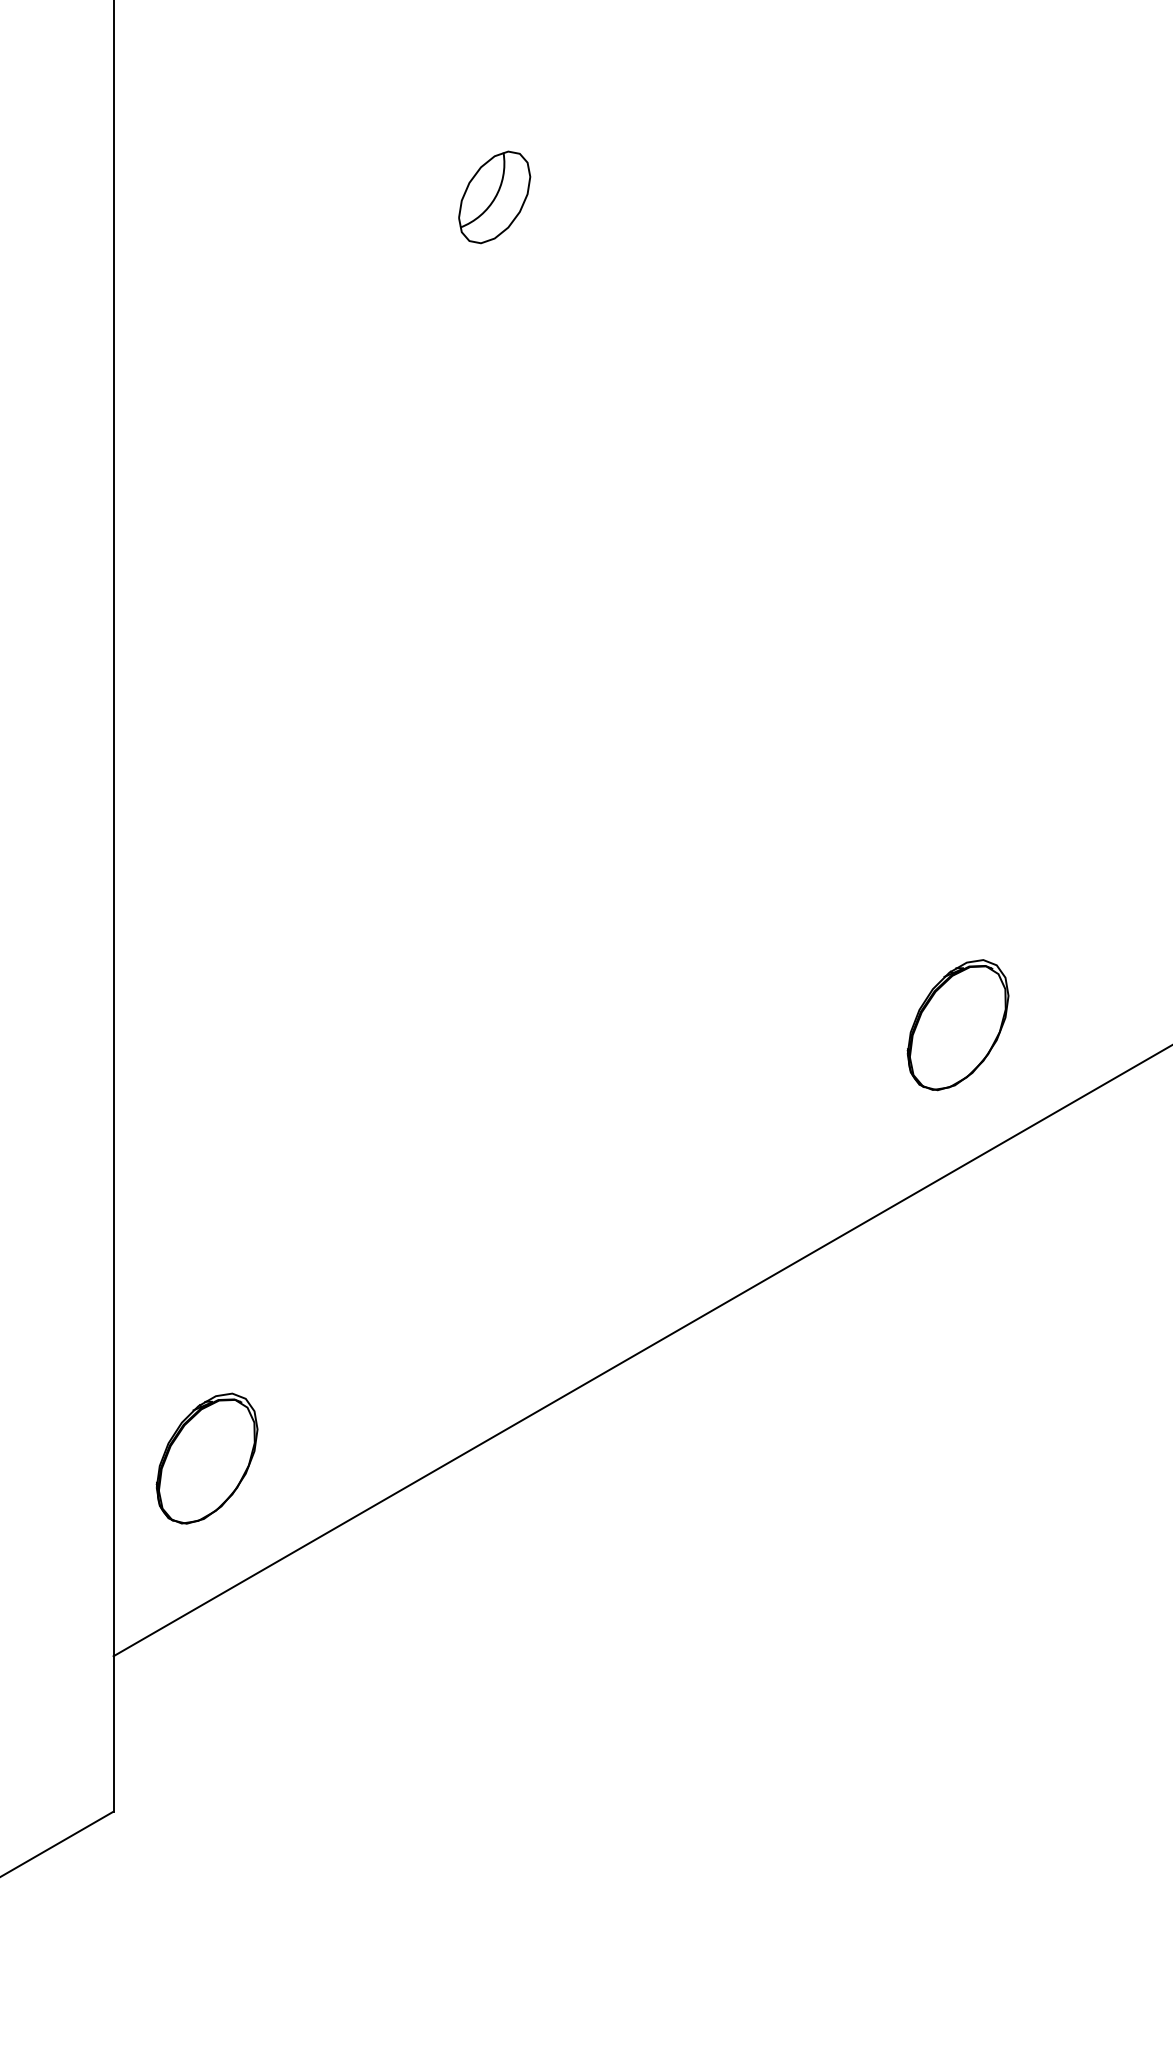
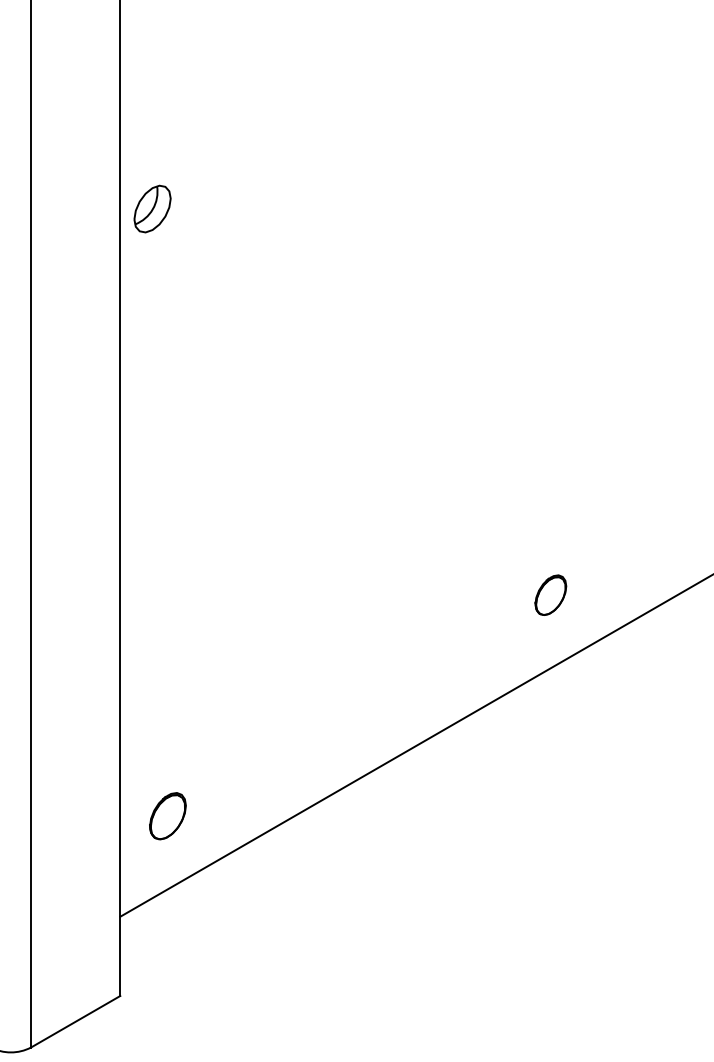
part: (494, 196) -> (152, 208), moved
part: (957, 1026) -> (550, 595), size x0.6
part: (206, 1459) -> (167, 816), size x0.7

